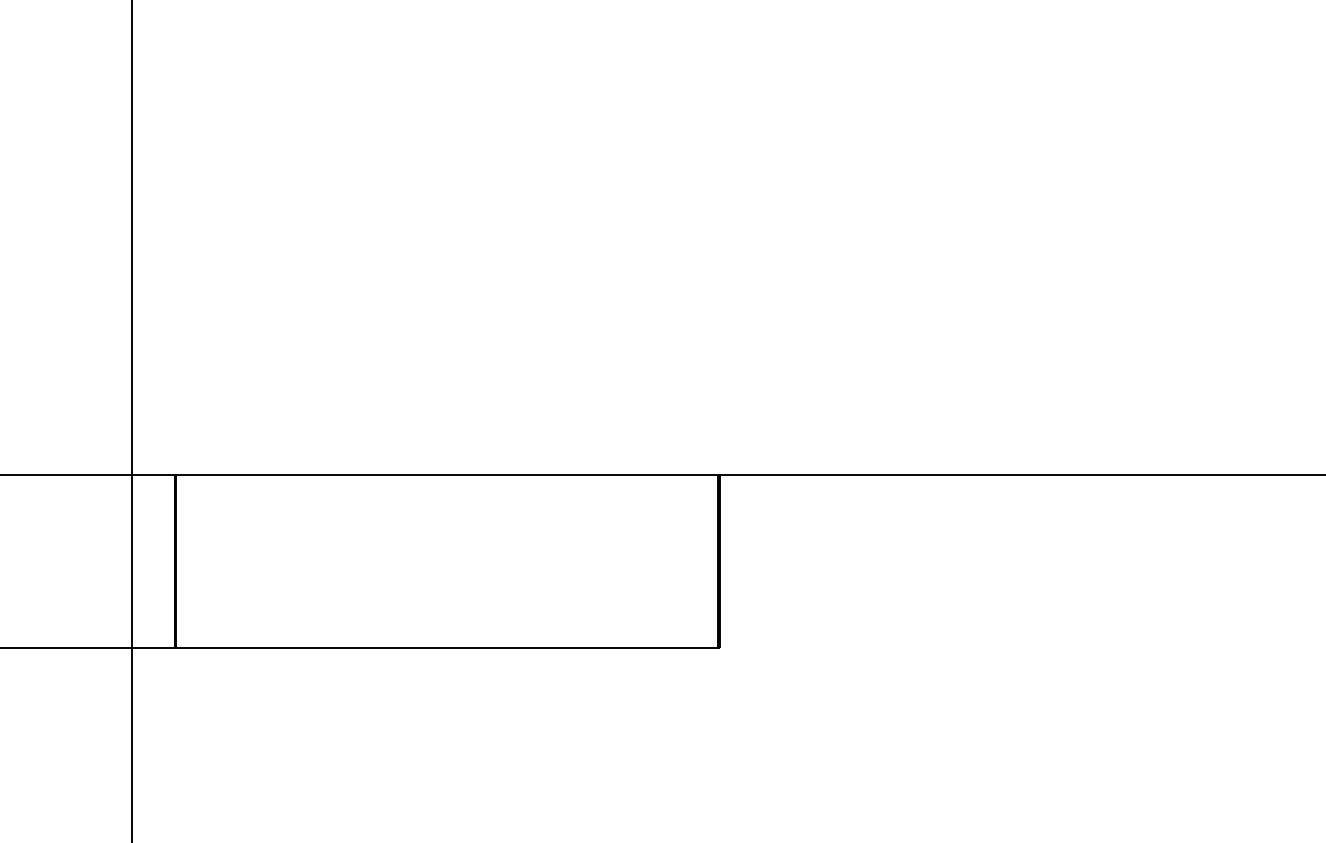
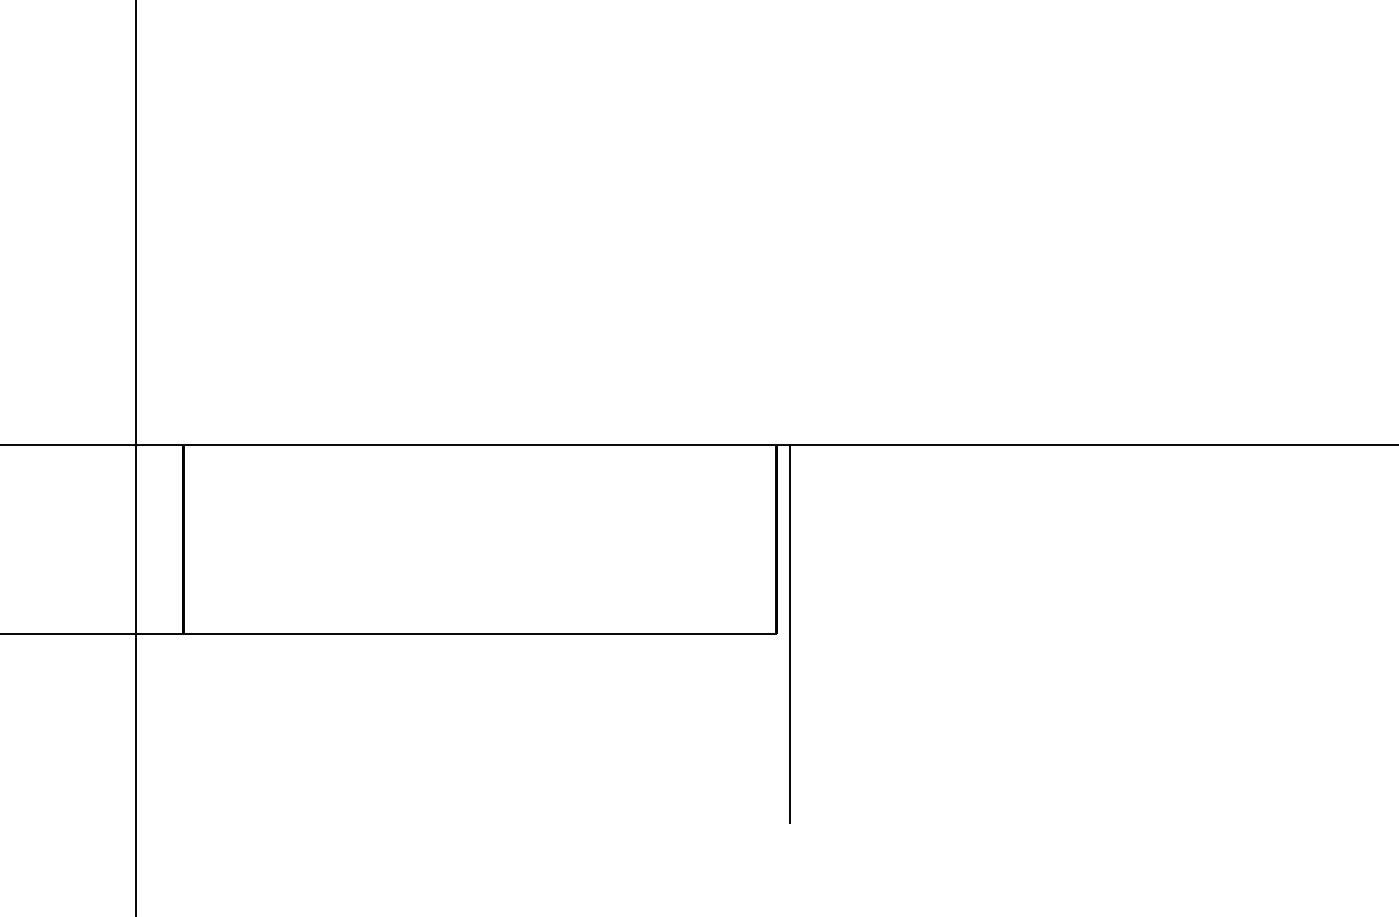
line: (730, 648) -> (789, 634), added

